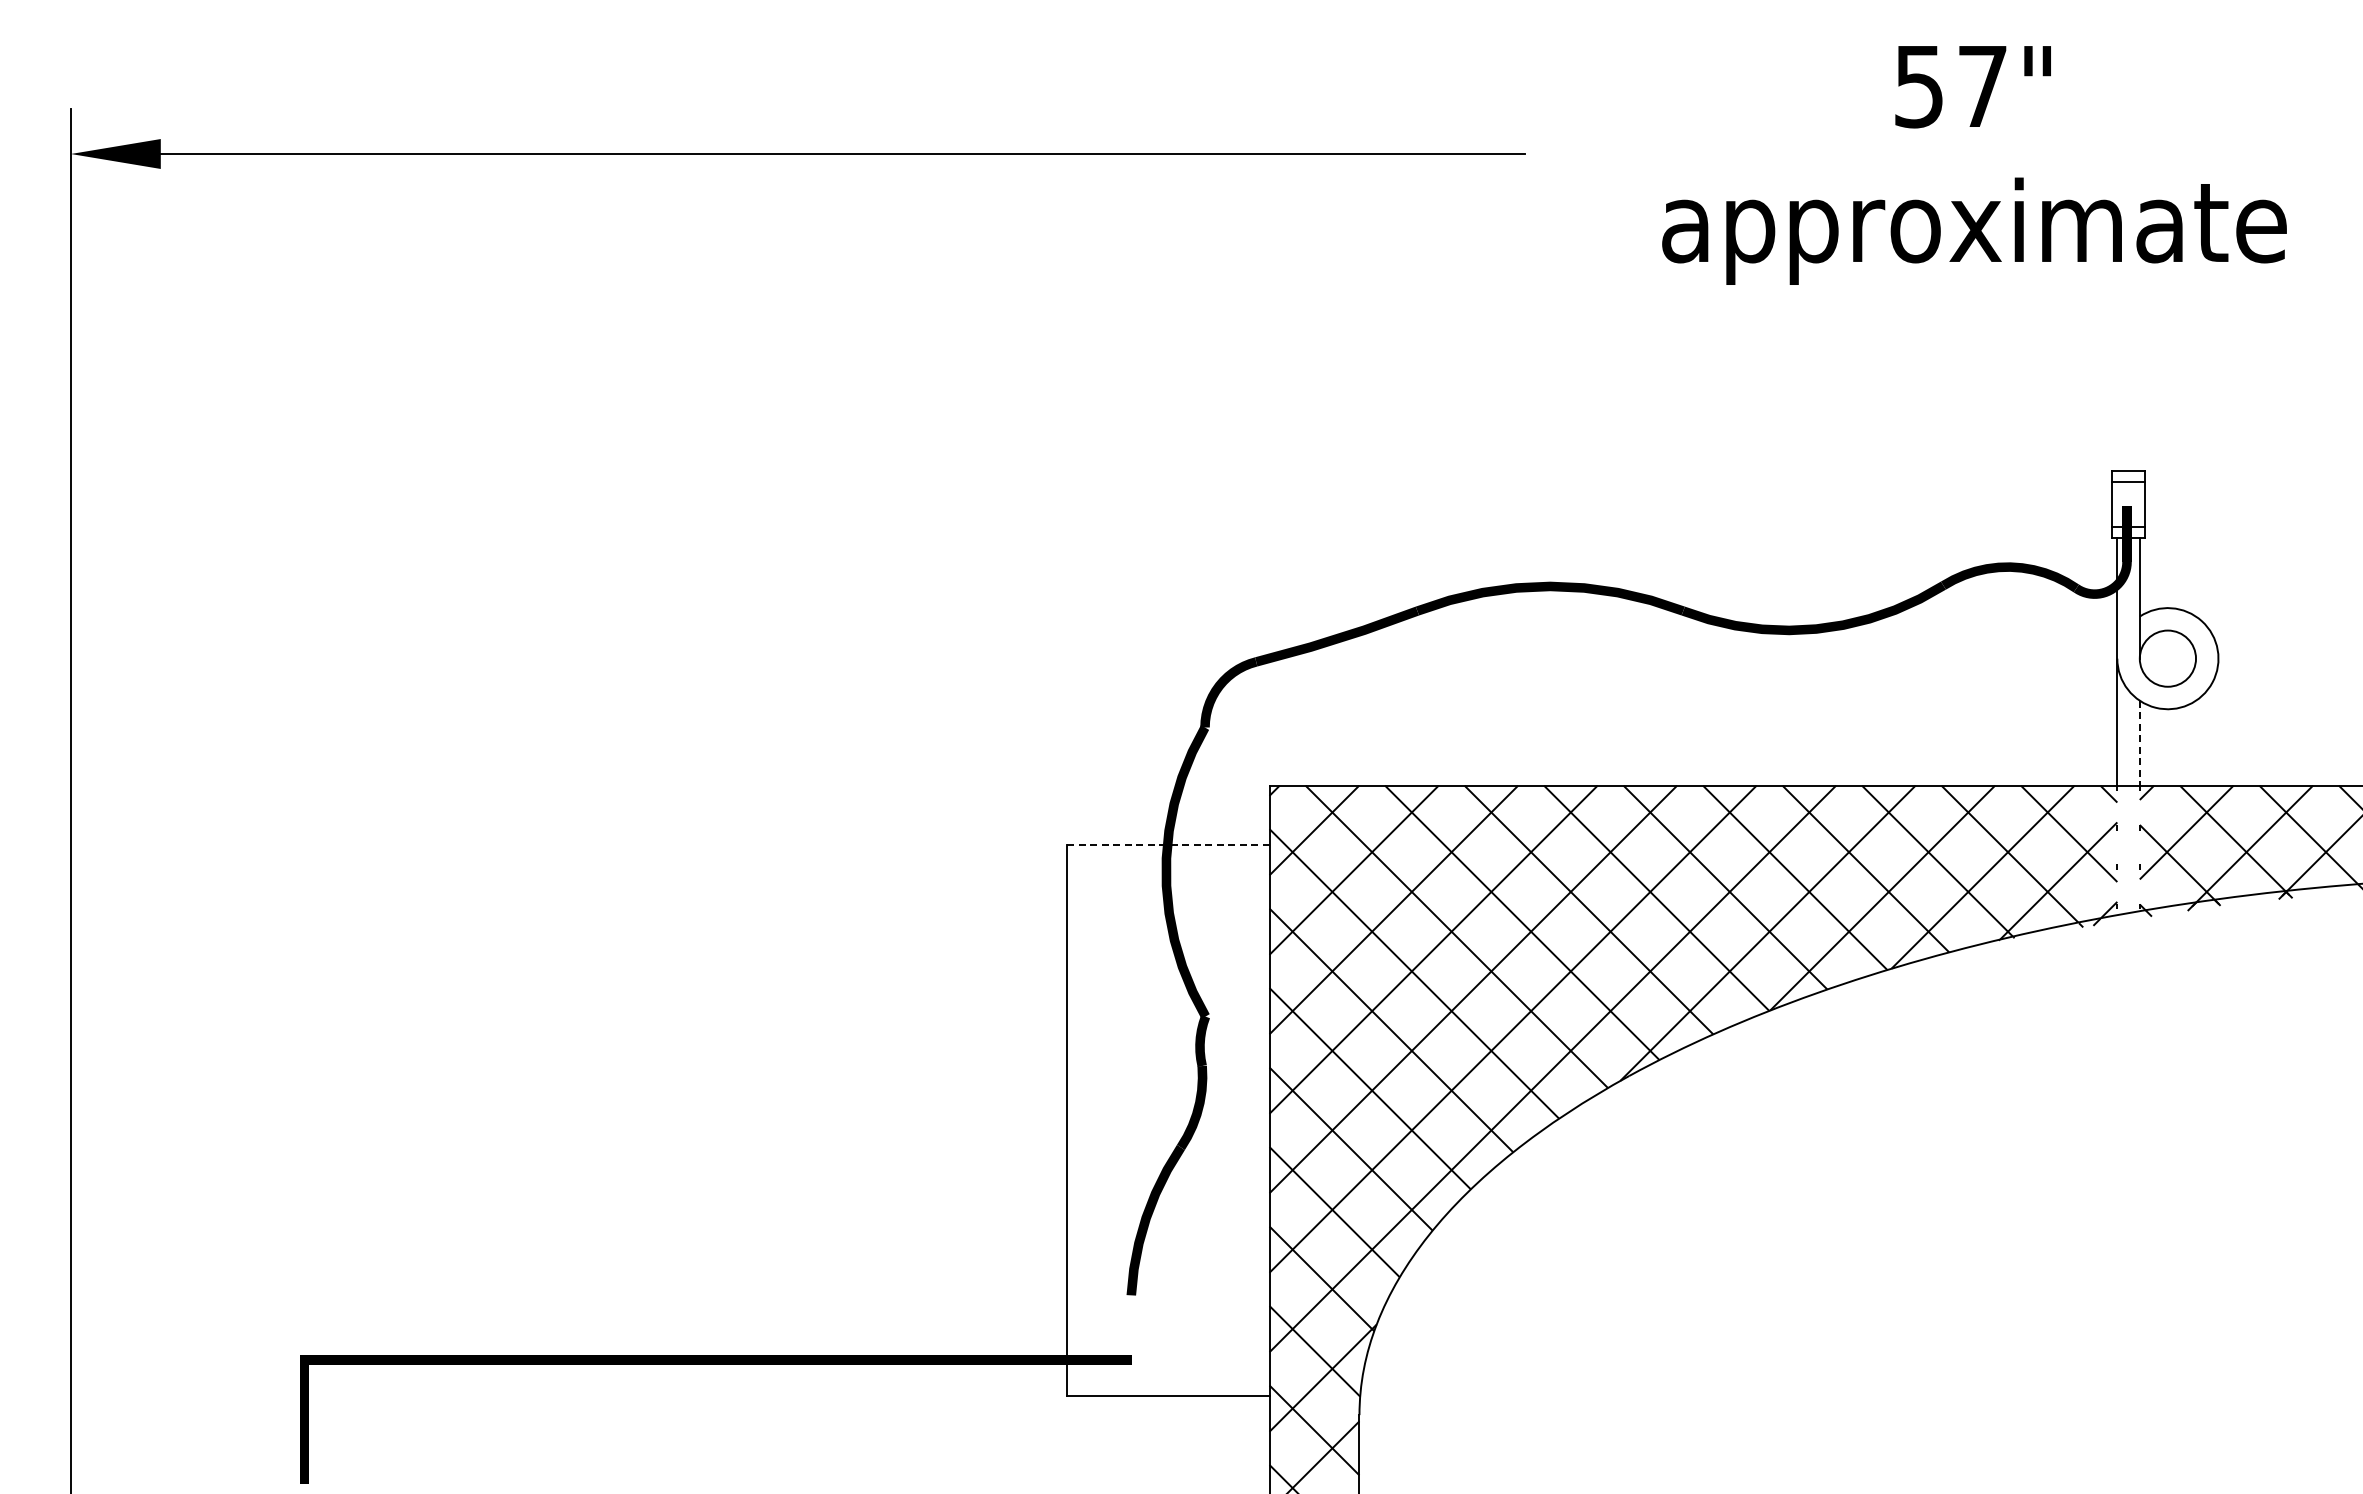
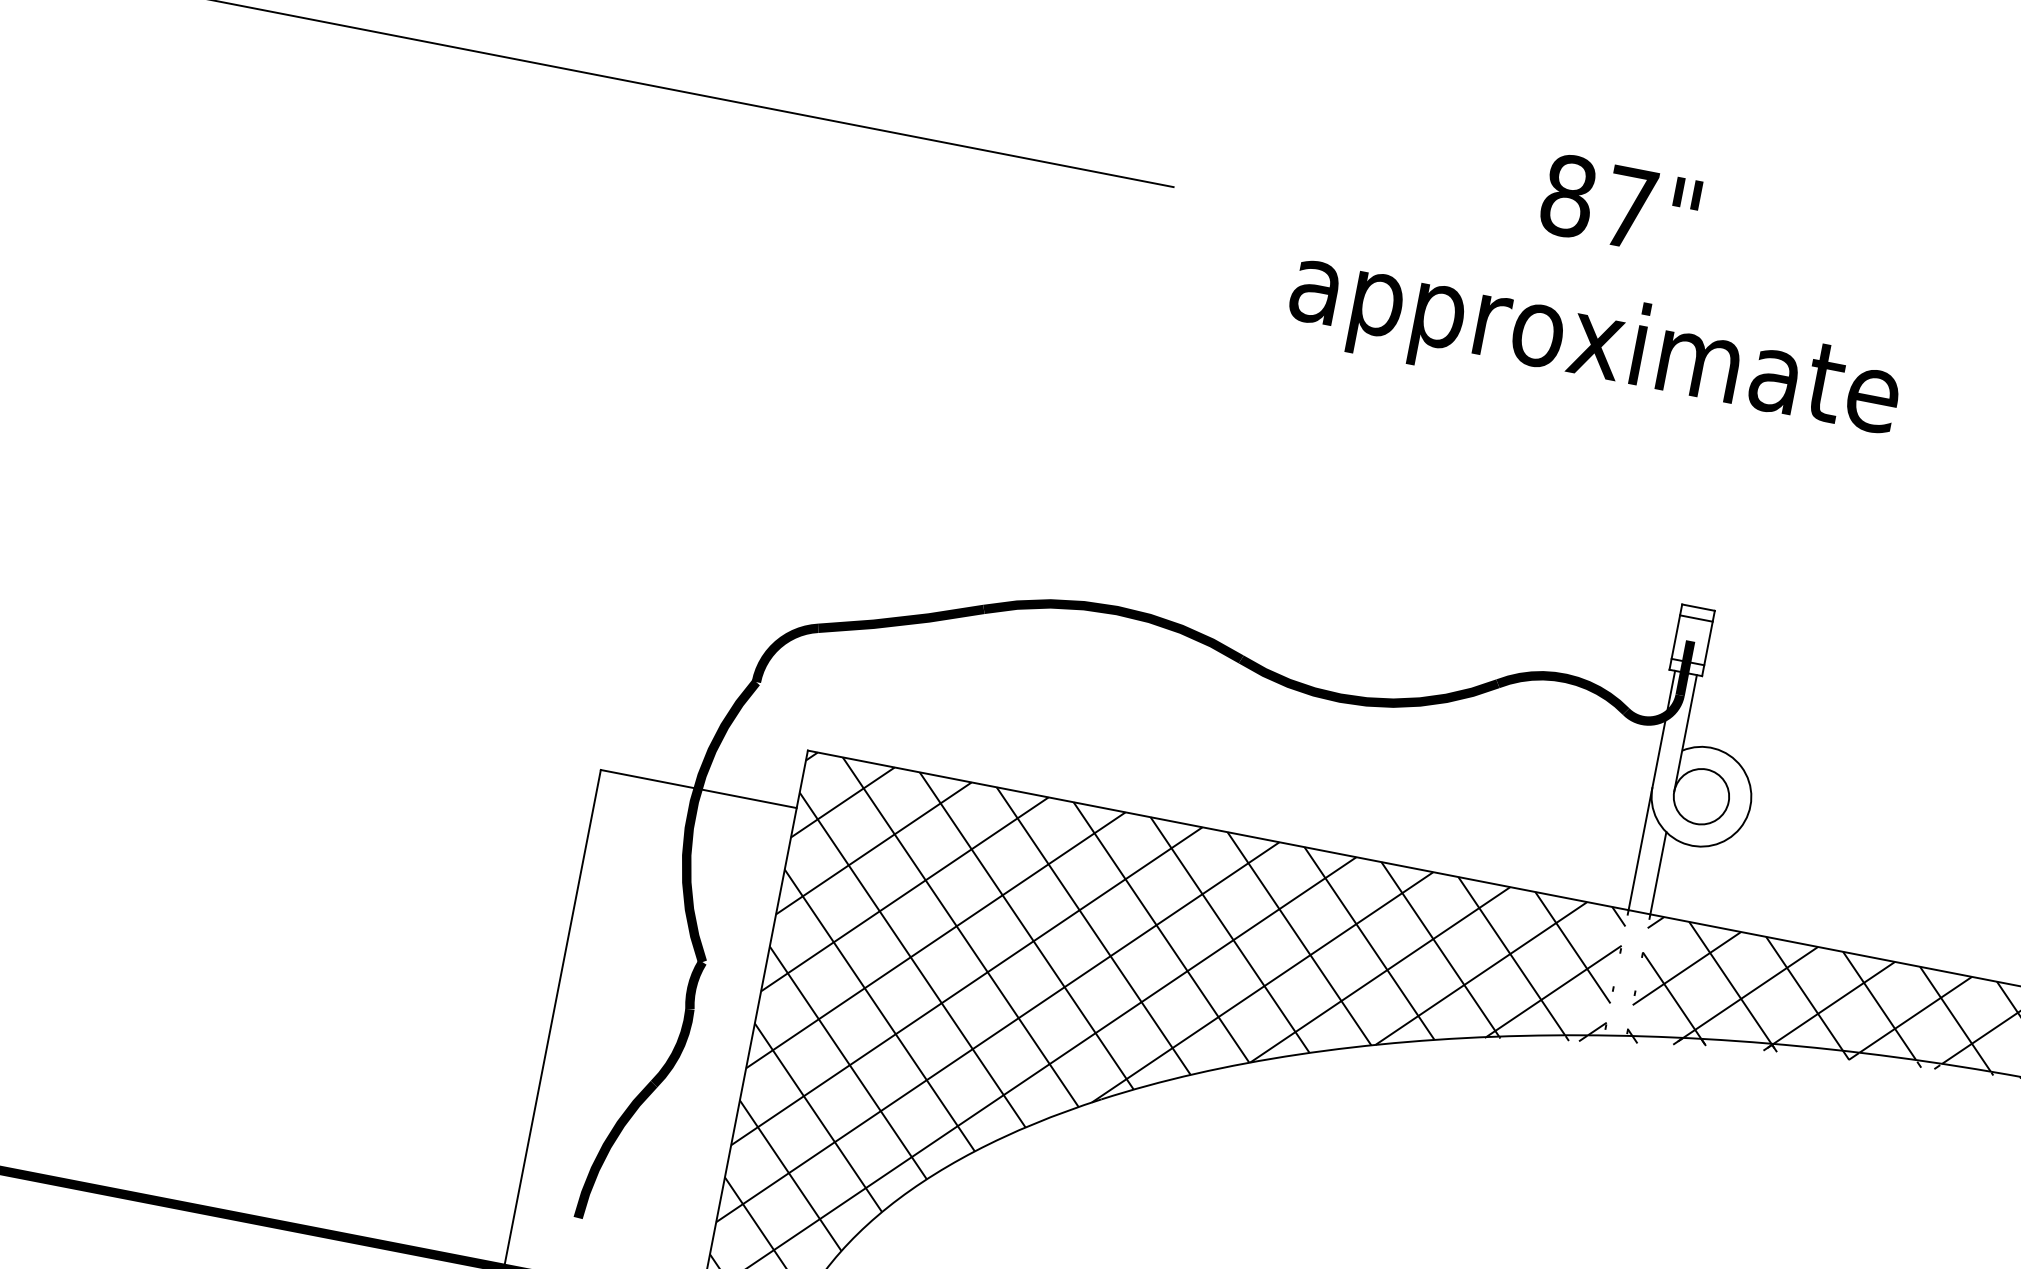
text: (1919, 86) -> (1568, 196), 57" -> 87"
line: (2139, 743) -> (1658, 873), dashed -> solid
line: (1168, 845) -> (698, 789), dashed -> solid

